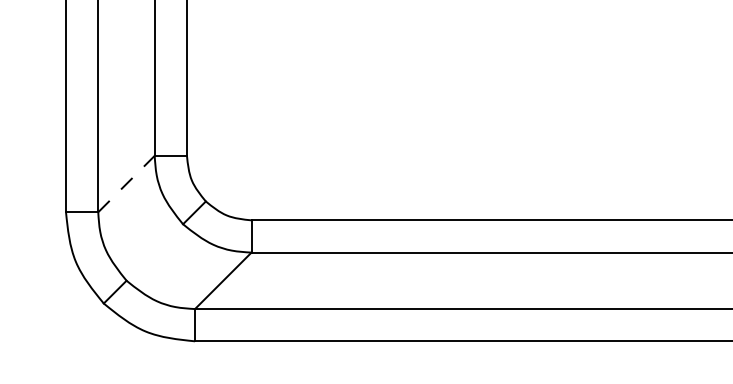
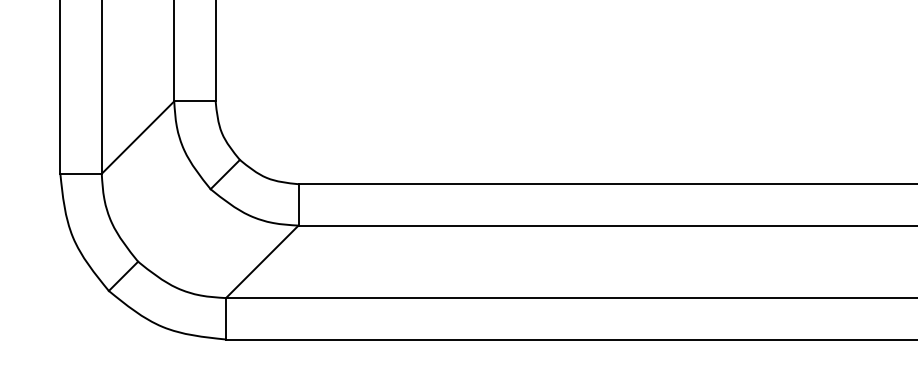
line: (126, 184) -> (138, 138), dashed -> solid

